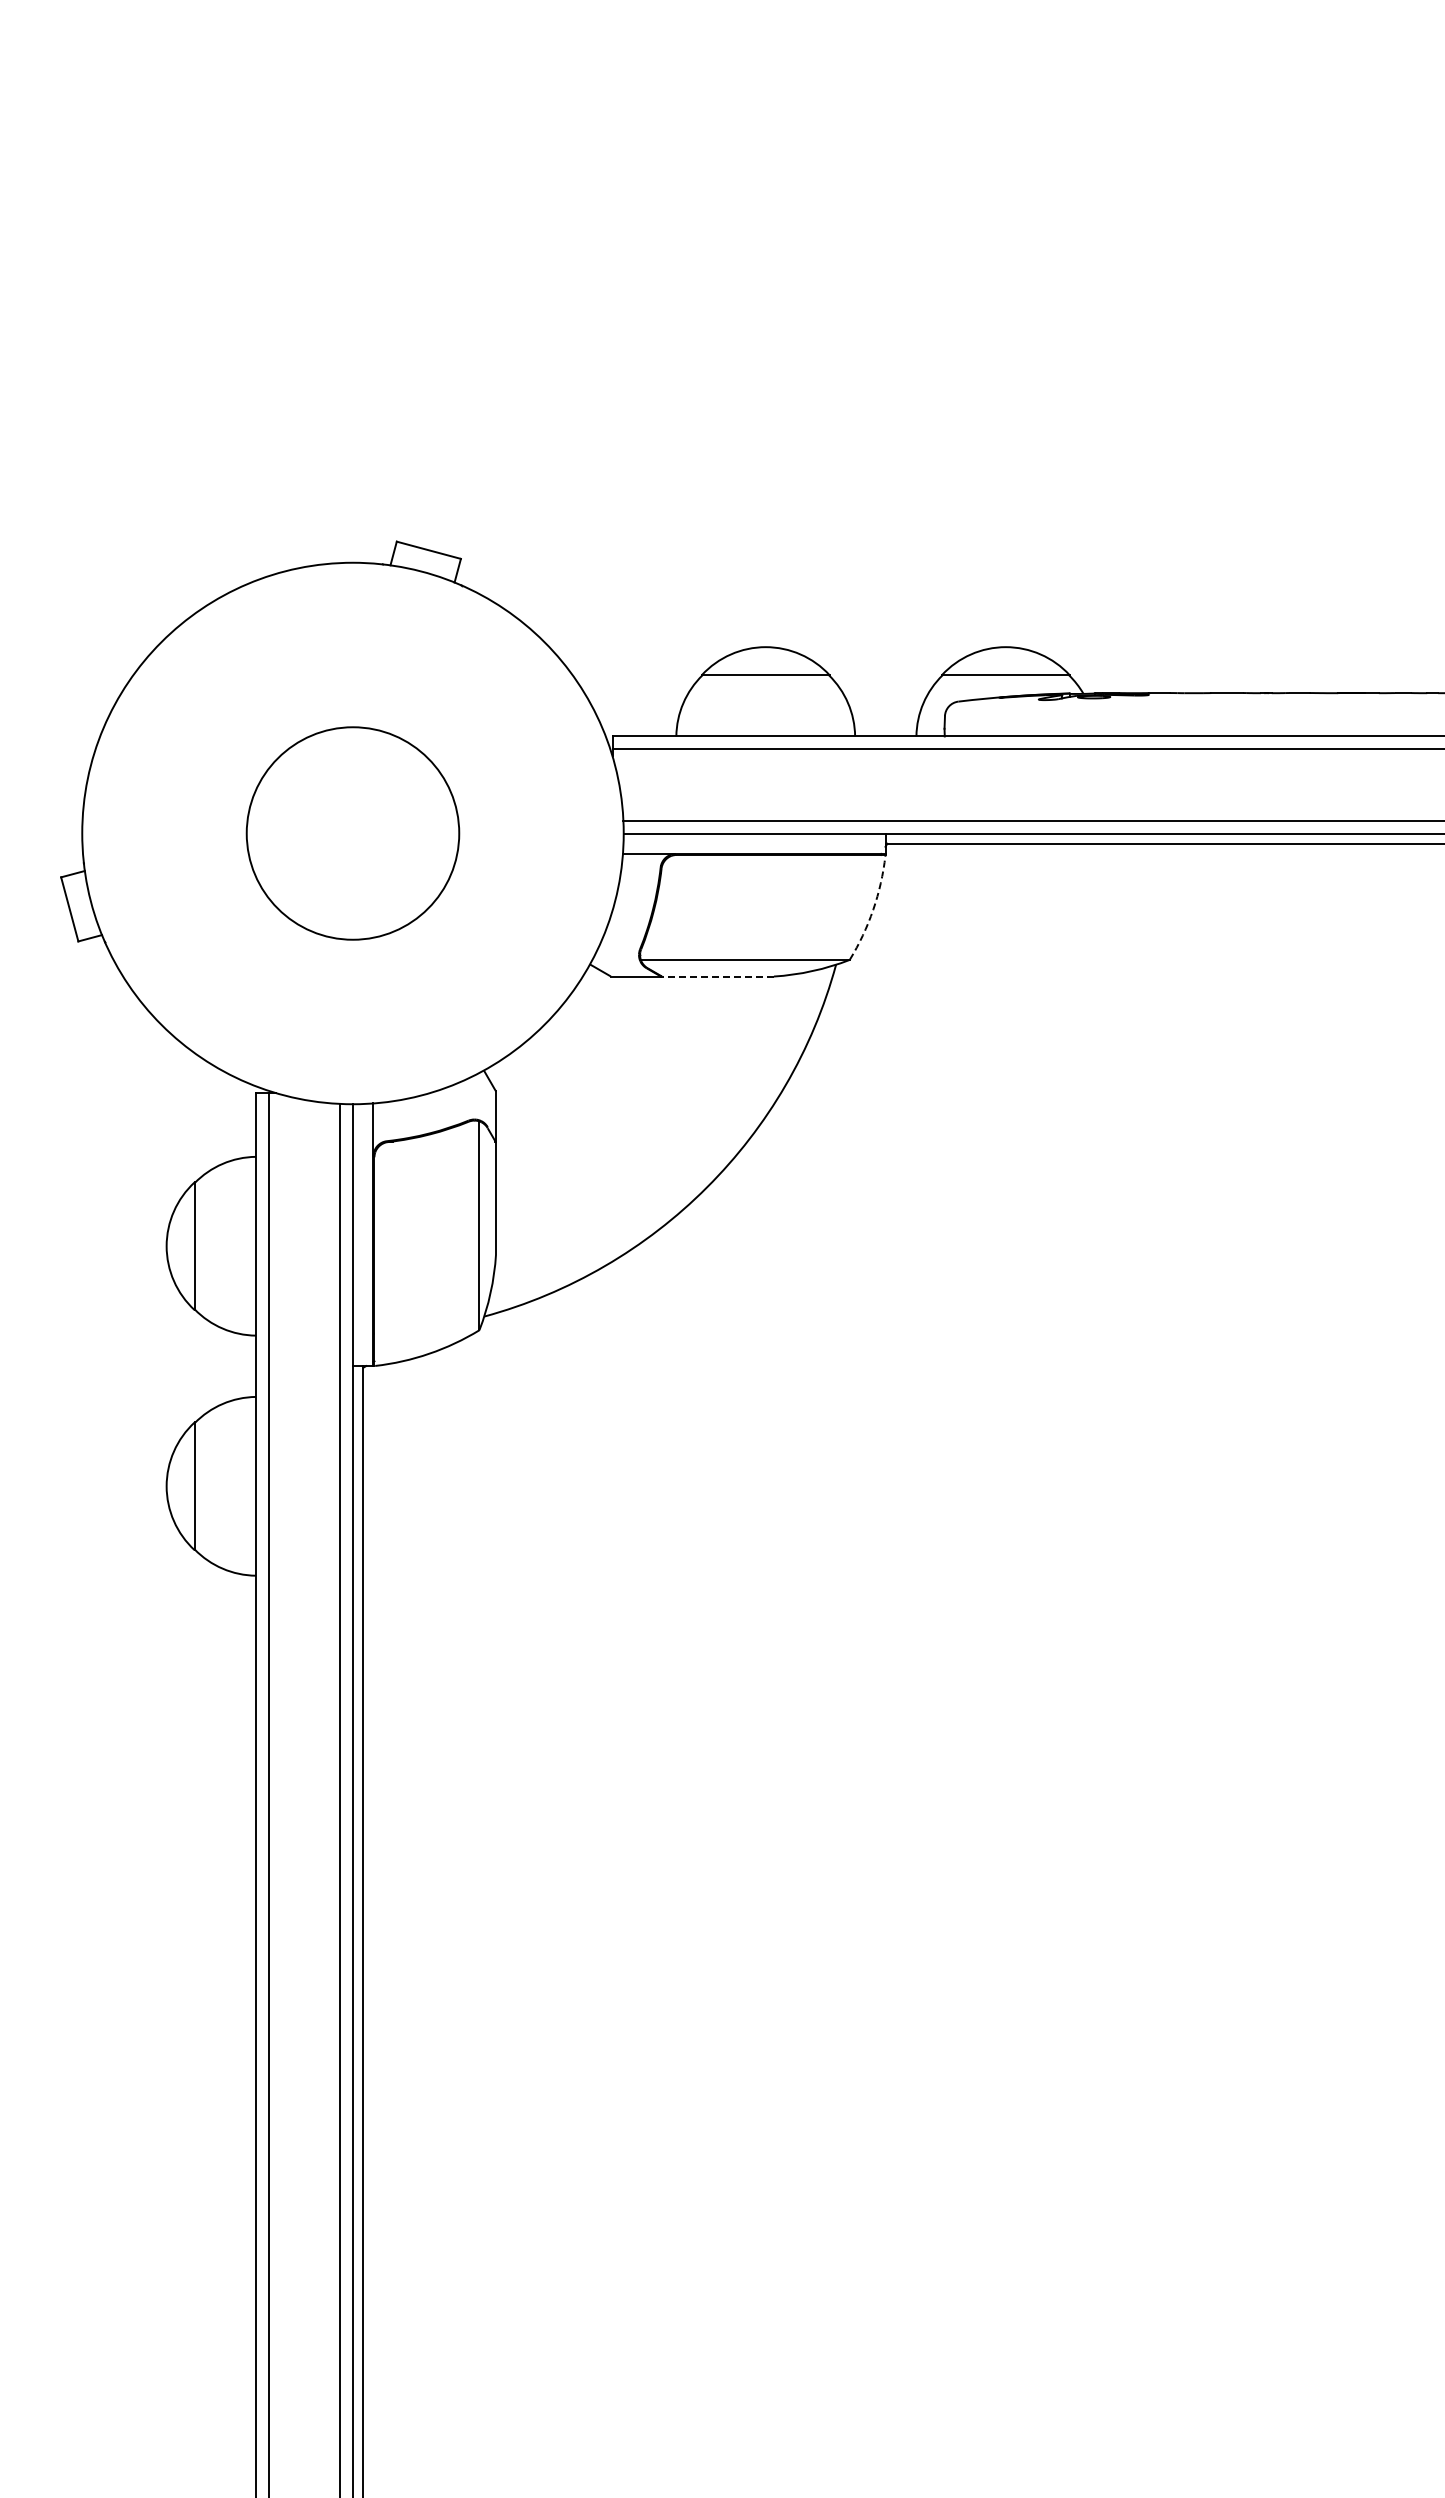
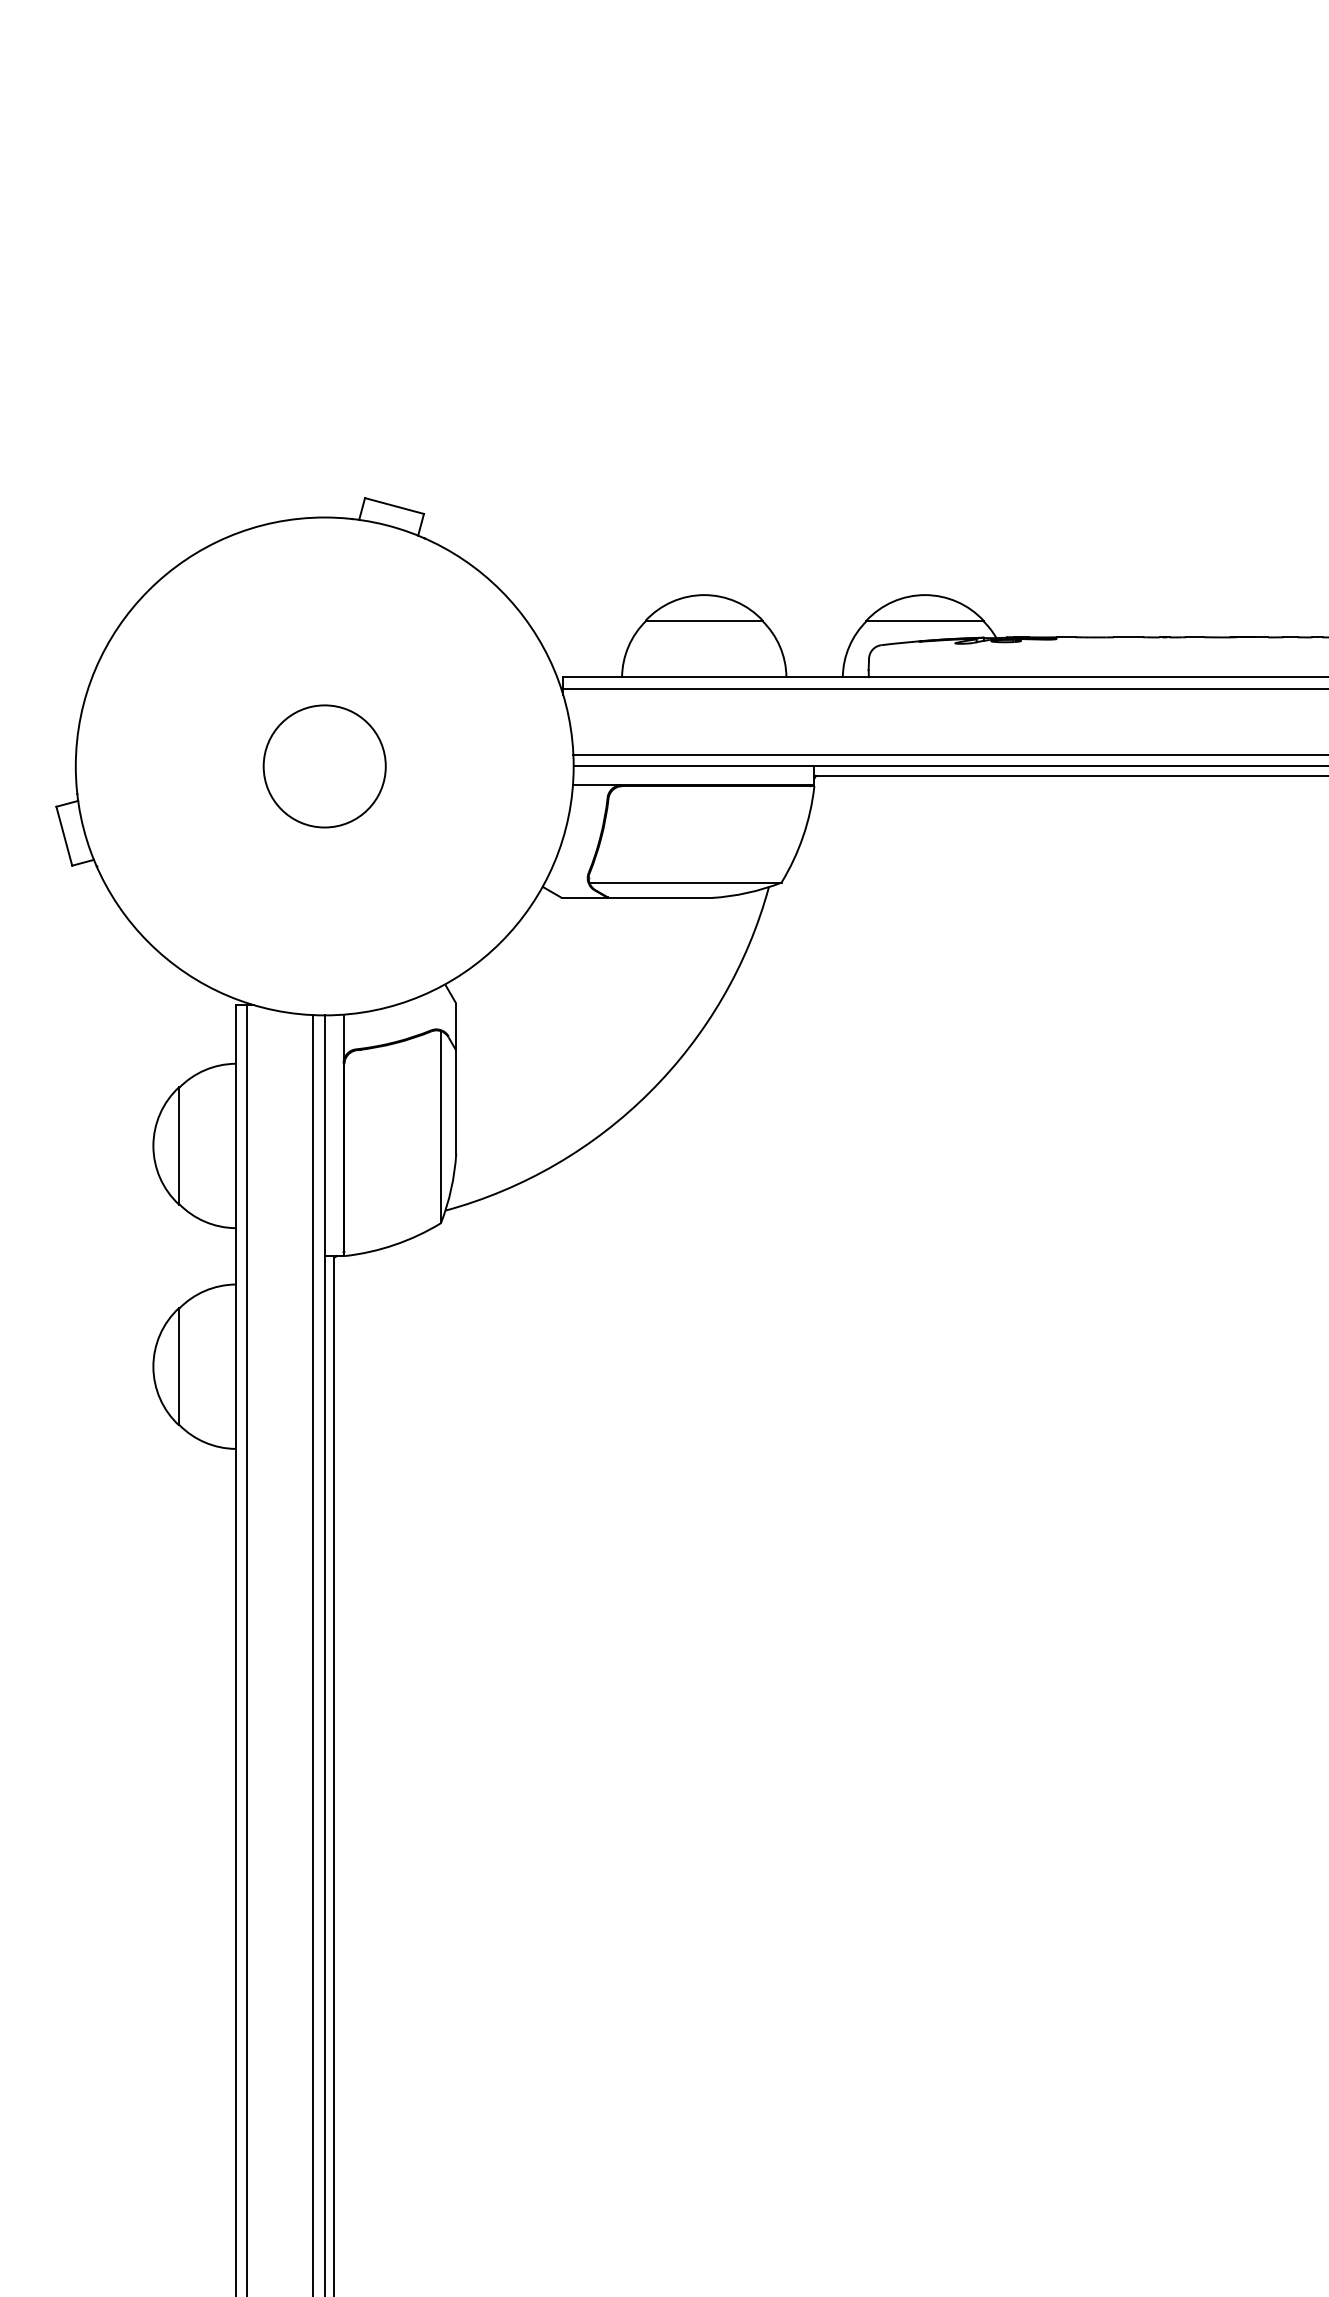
circle: (352, 833) -> (324, 766), size x0.62
arc: (873, 909) -> (803, 836), dashed -> solid
line: (718, 976) -> (660, 897), dashed -> solid

